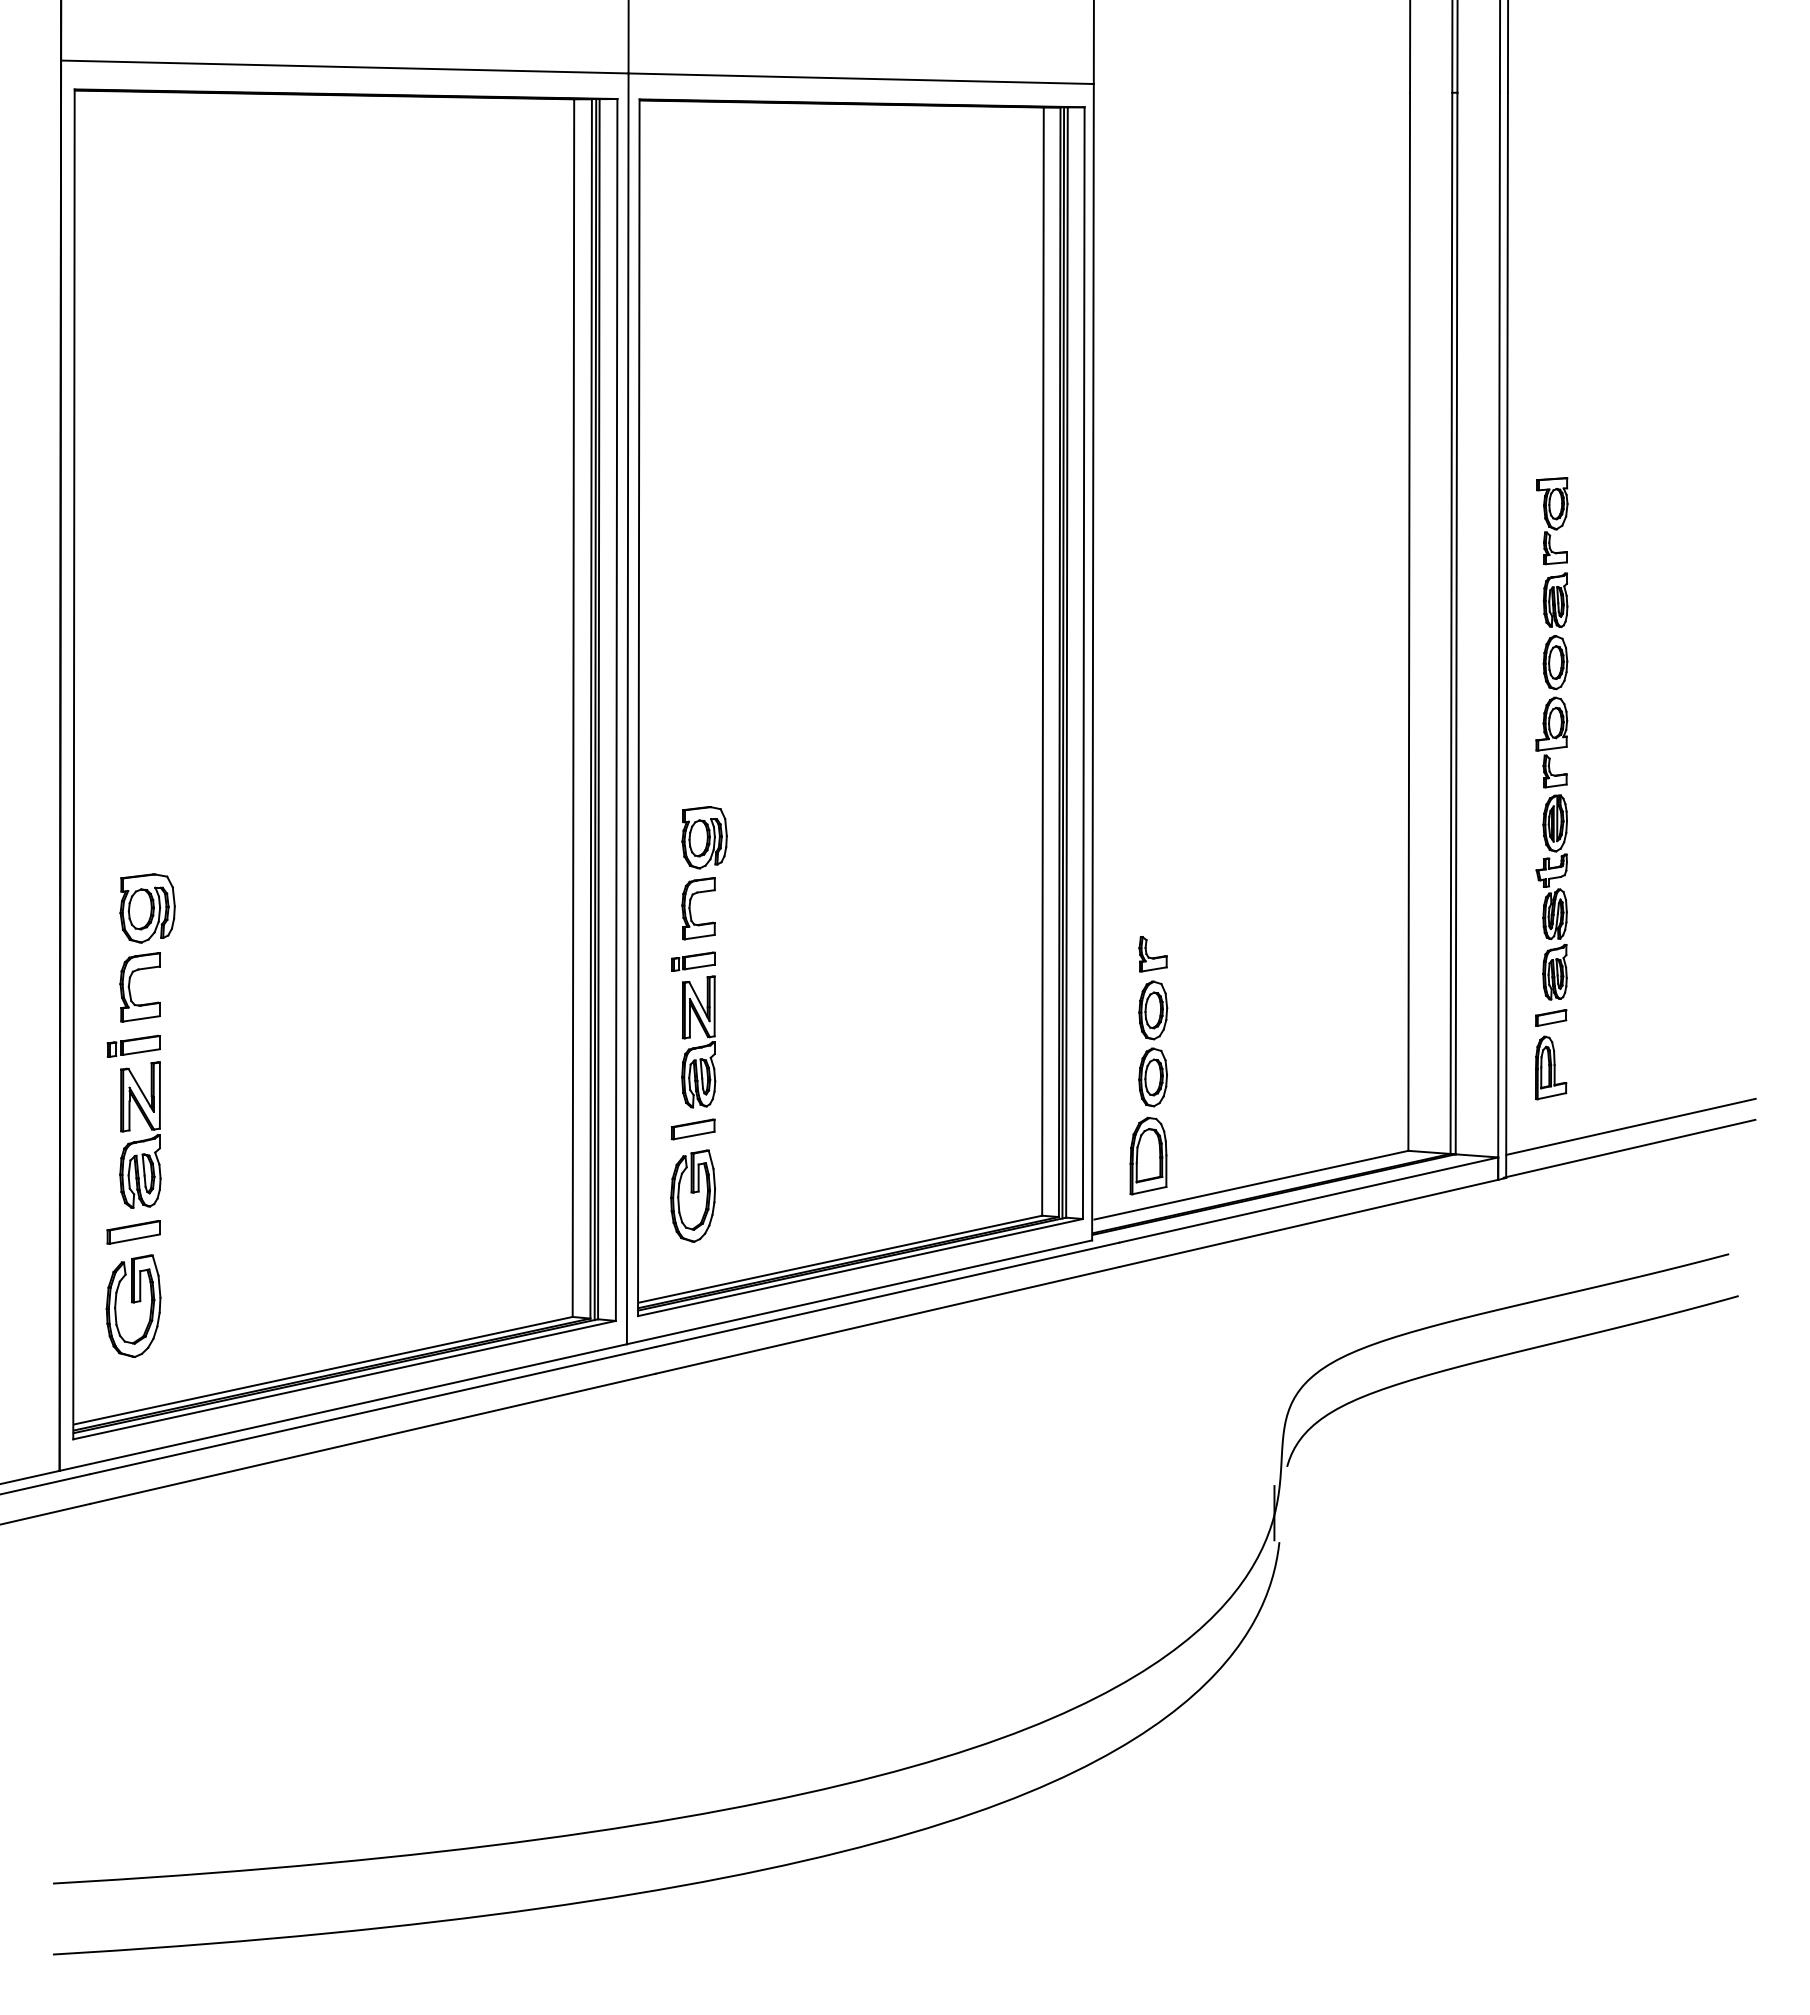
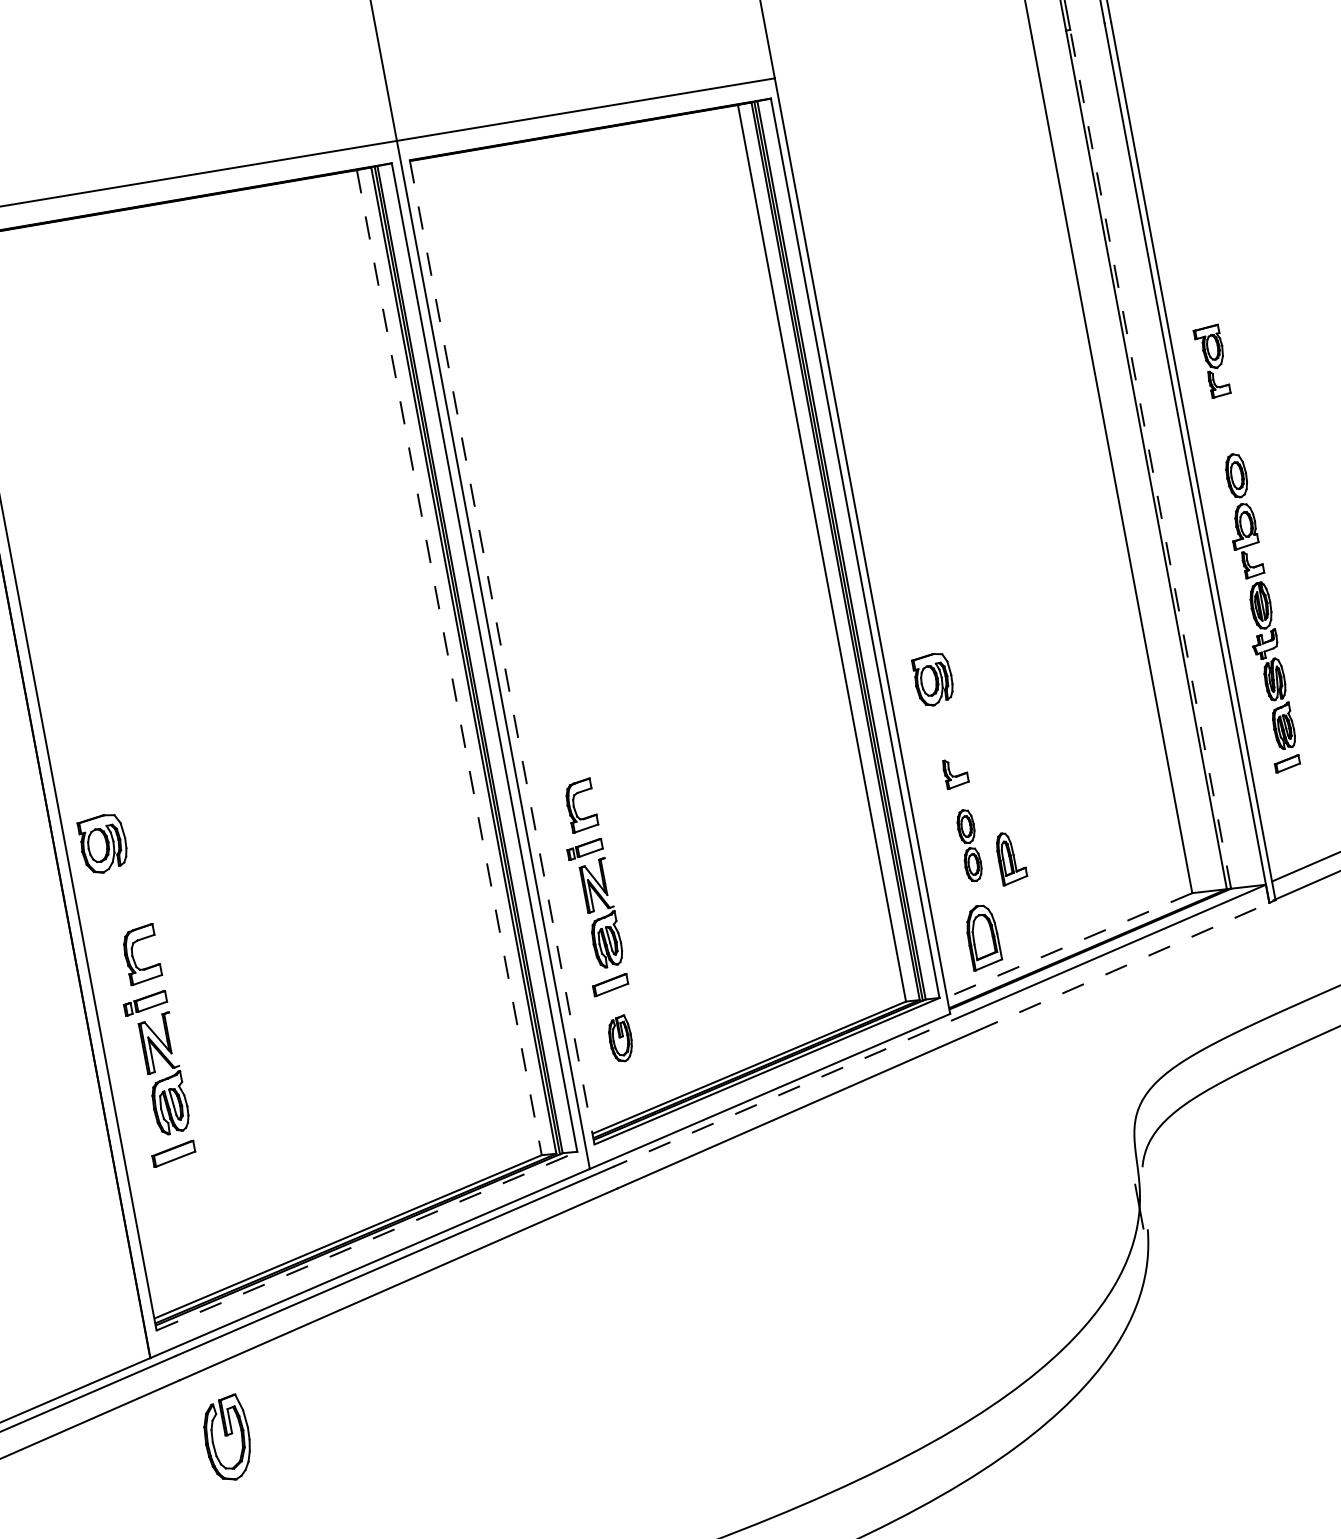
part: (1555, 600) -> (1227, 425), removed
line: (1456, 623) -> (1150, 459), solid -> dashed
line: (573, 708) -> (449, 662), solid -> dashed
line: (638, 708) -> (502, 653), solid -> dashed
part: (704, 837) -> (933, 679), moved
part: (147, 908) -> (103, 843), moved
line: (714, 1006) -> (609, 882), removed
part: (1153, 1043) -> (969, 845), size x0.7
part: (1551, 1067) -> (1011, 857), moved
line: (159, 1095) -> (173, 1039), removed
line: (1251, 1185) -> (1070, 945), solid -> dashed
part: (692, 1195) -> (620, 1038), size x0.6
line: (1309, 1223) -> (1123, 967), solid -> dashed
line: (887, 1294) -> (792, 1088), solid -> dashed
part: (133, 1305) -> (227, 1437), moved
line: (344, 1380) -> (366, 1241), solid -> dashed

